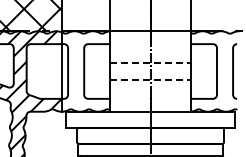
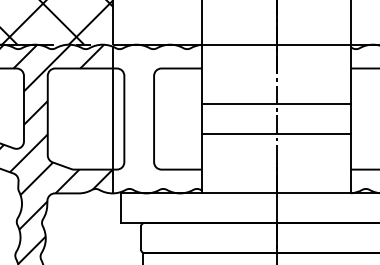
line: (151, 63) -> (278, 104), dashed -> solid
line: (151, 79) -> (278, 133), dashed -> solid

